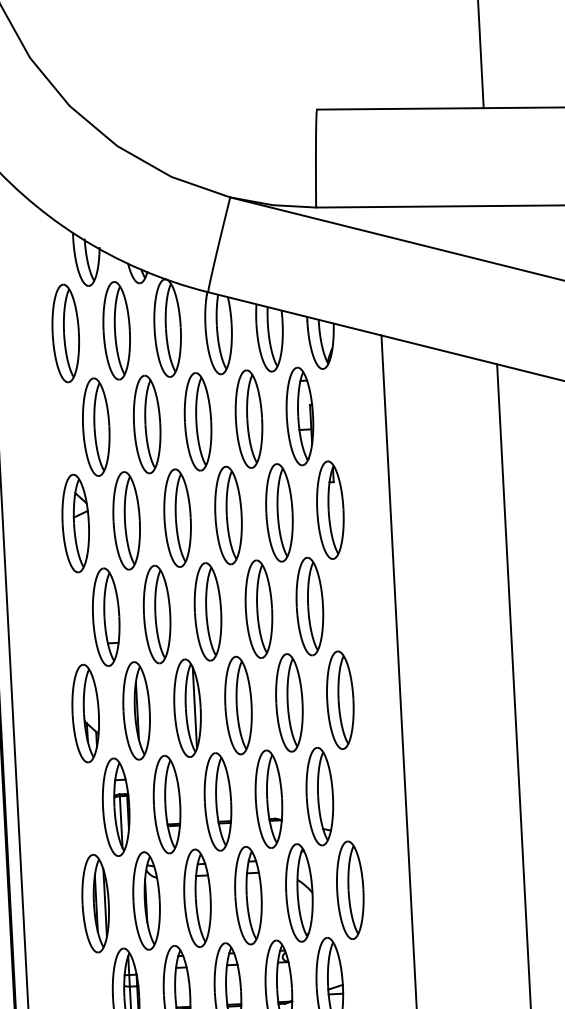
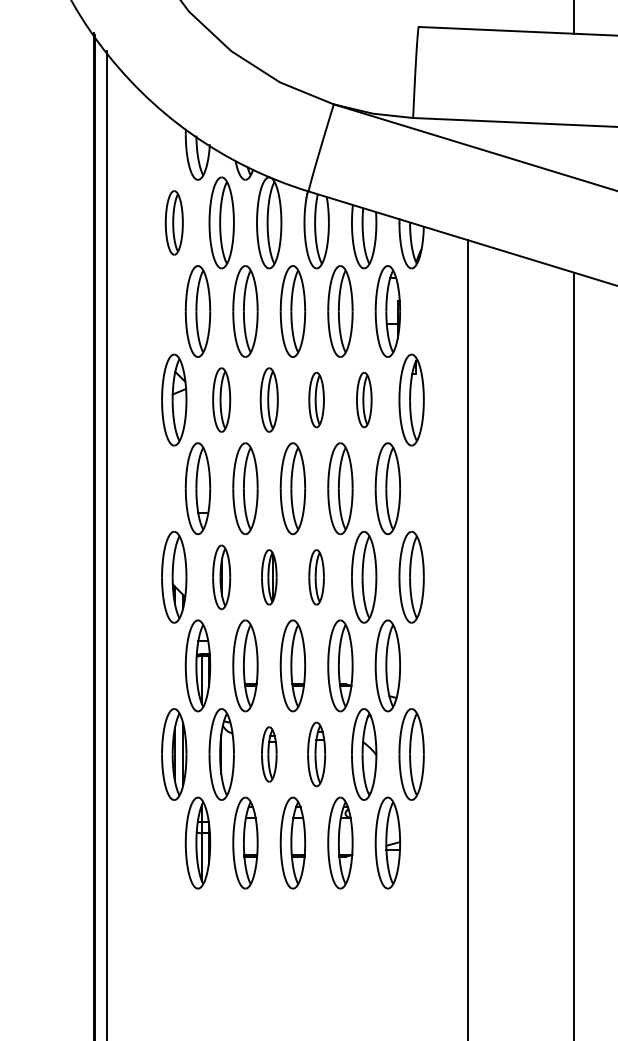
part: (66, 333) -> (174, 222), size x0.7
part: (279, 512) -> (364, 399), size x0.6
part: (228, 514) -> (316, 399), size x0.6
part: (177, 517) -> (269, 399), size x0.7
part: (126, 520) -> (221, 399), size x0.7
part: (238, 705) -> (316, 577), size x0.6
part: (187, 708) -> (269, 577), size x0.6
part: (136, 711) -> (221, 577), size x0.7
part: (248, 895) -> (316, 754), size x0.7
part: (197, 898) -> (269, 754), size x0.6

